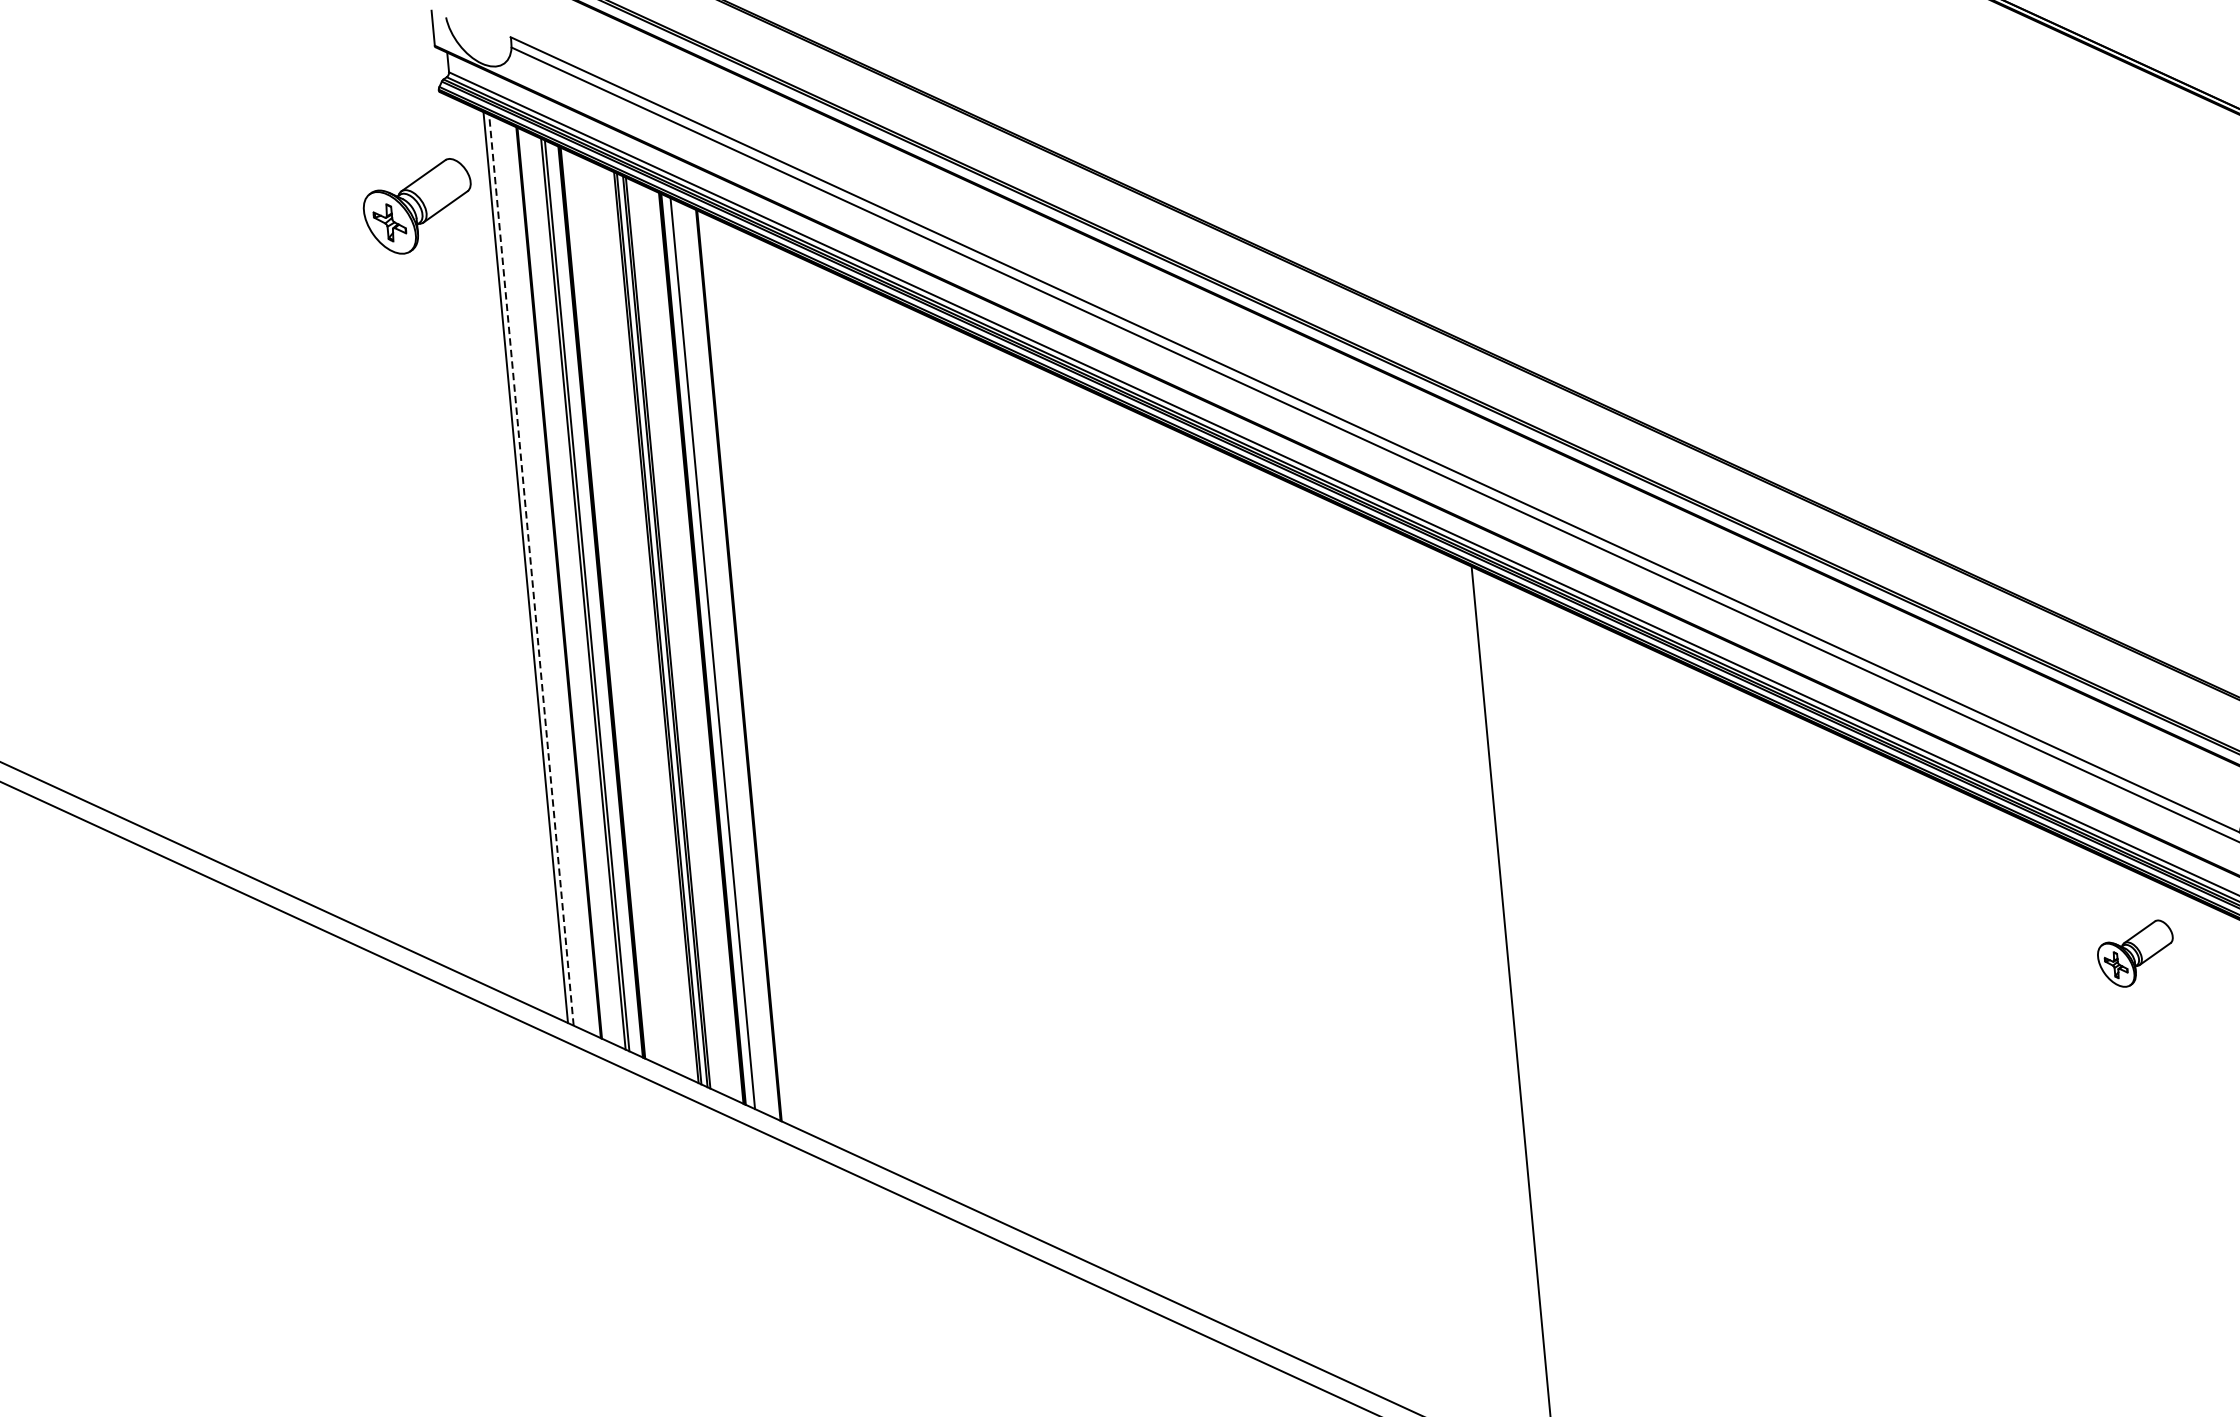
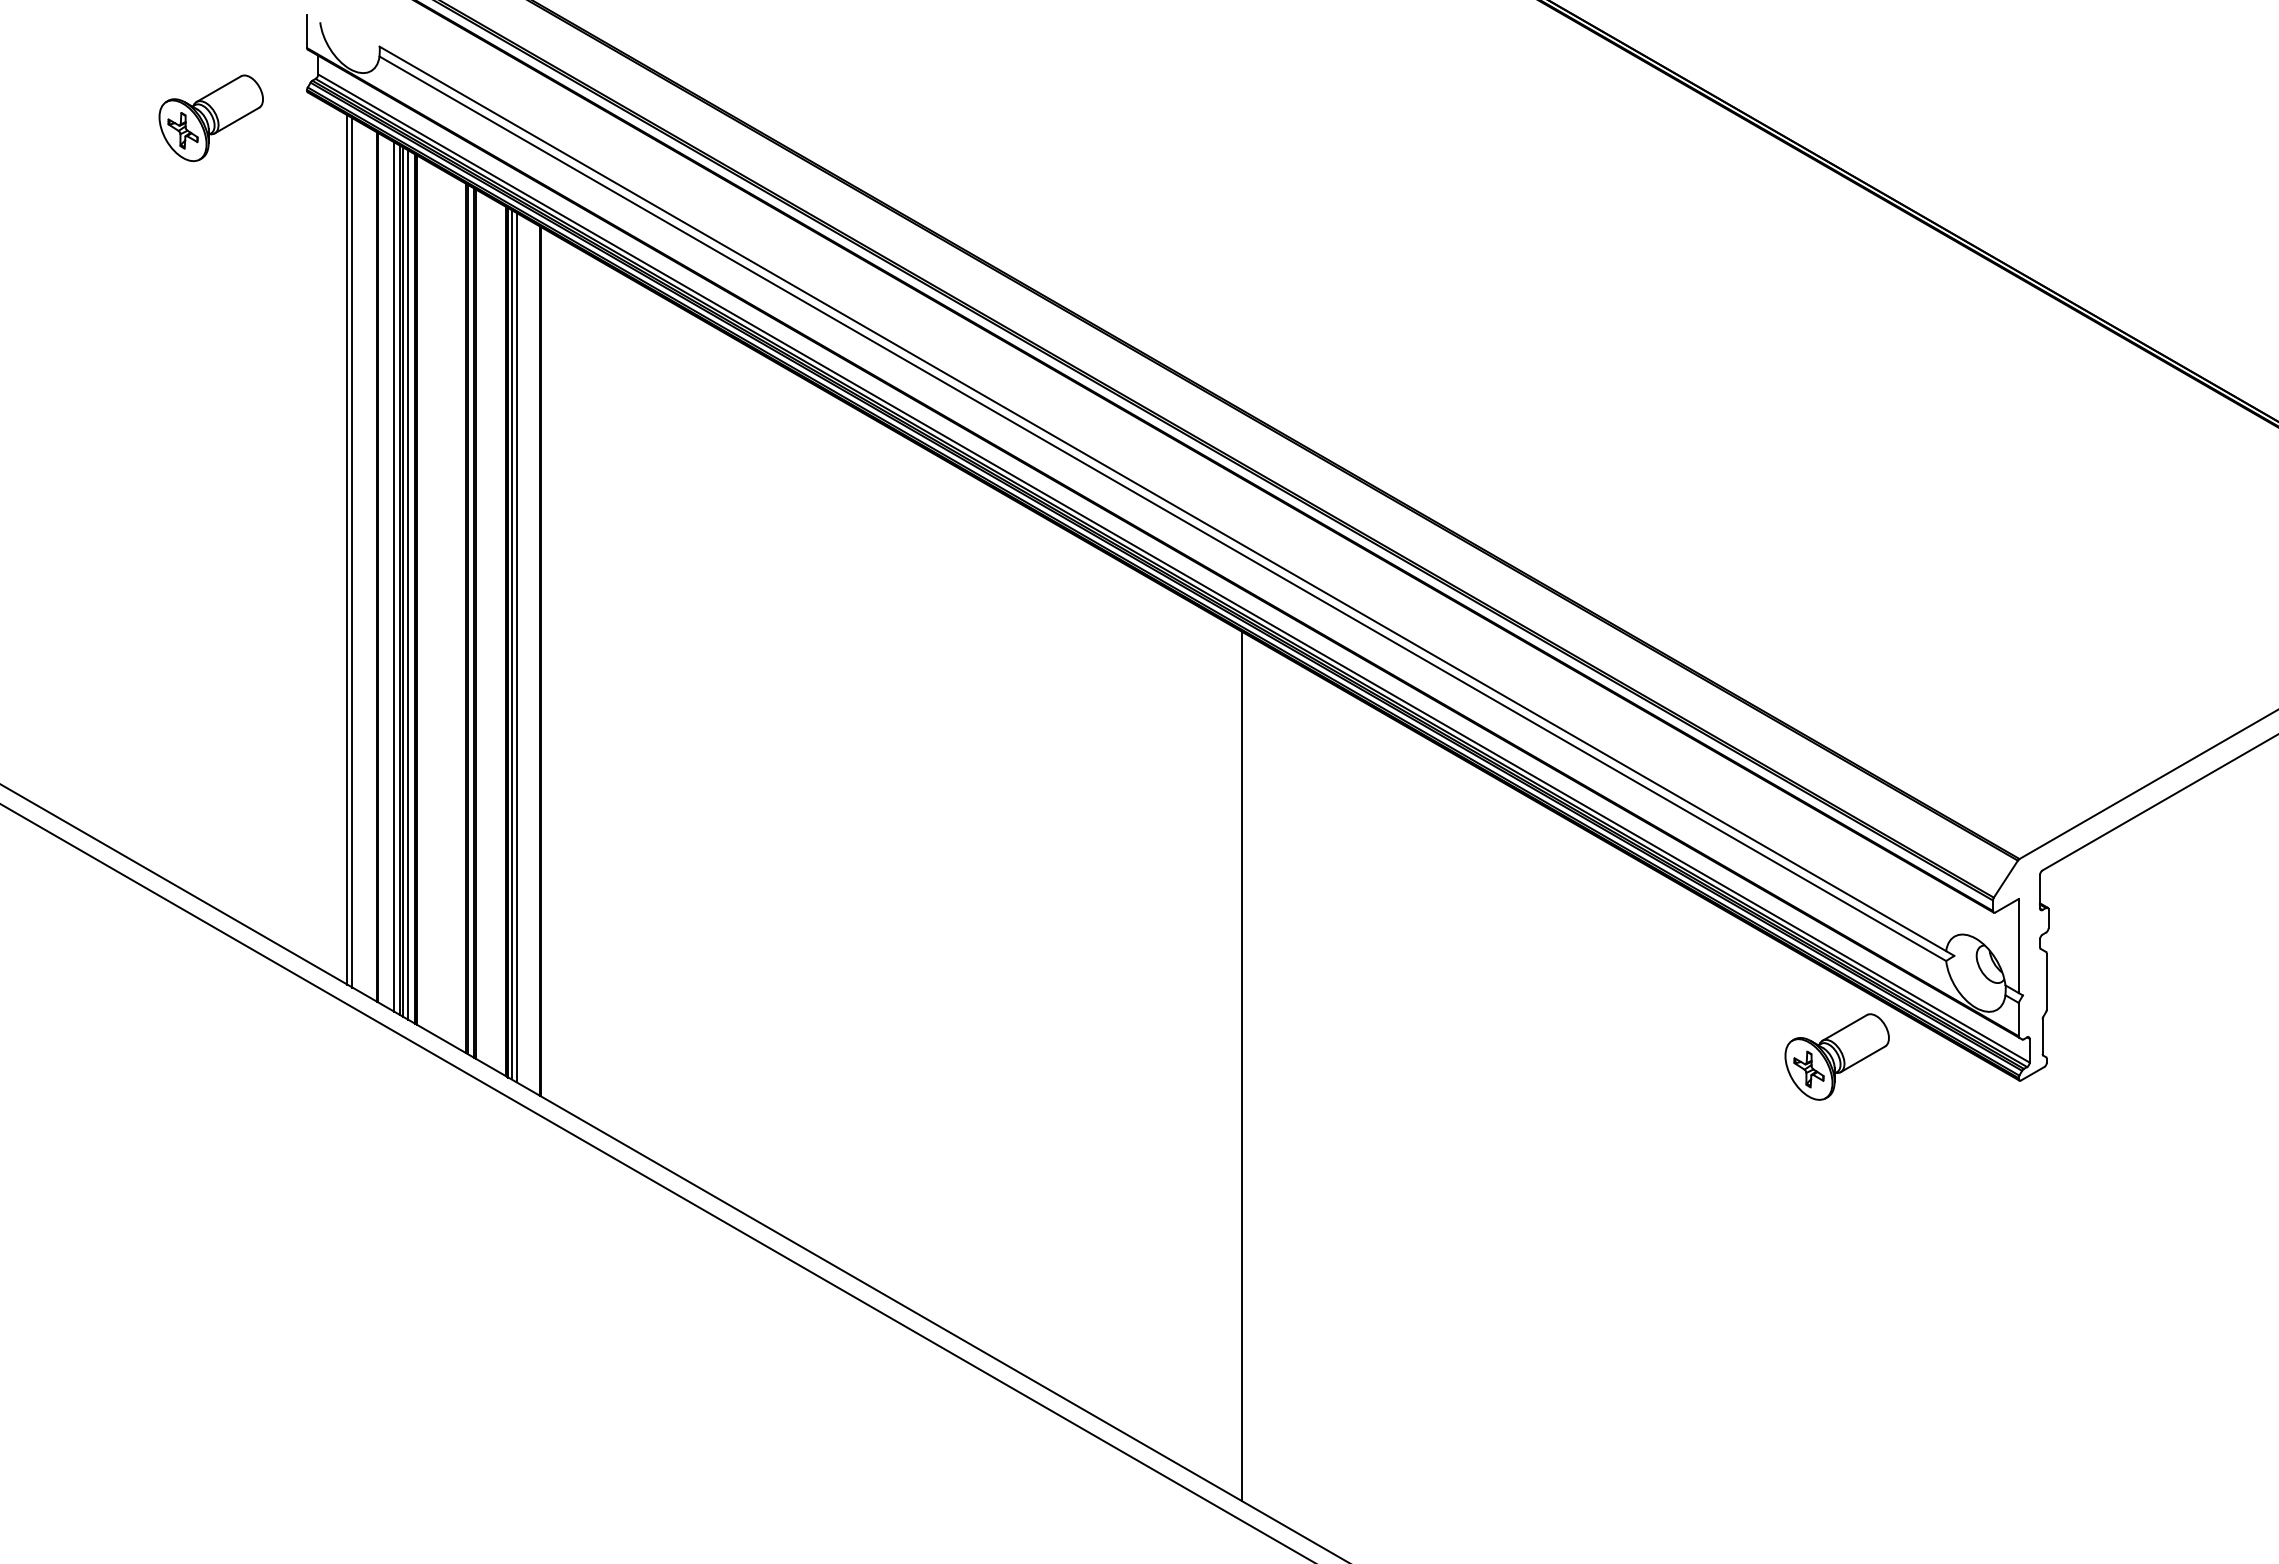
part: (417, 207) -> (210, 118), moved
line: (531, 569) -> (352, 552), dashed -> solid
line: (577, 590) -> (394, 576), added
line: (593, 597) -> (408, 584), added
line: (706, 650) -> (511, 644), added
part: (2135, 953) -> (1836, 1056), size x1.43

